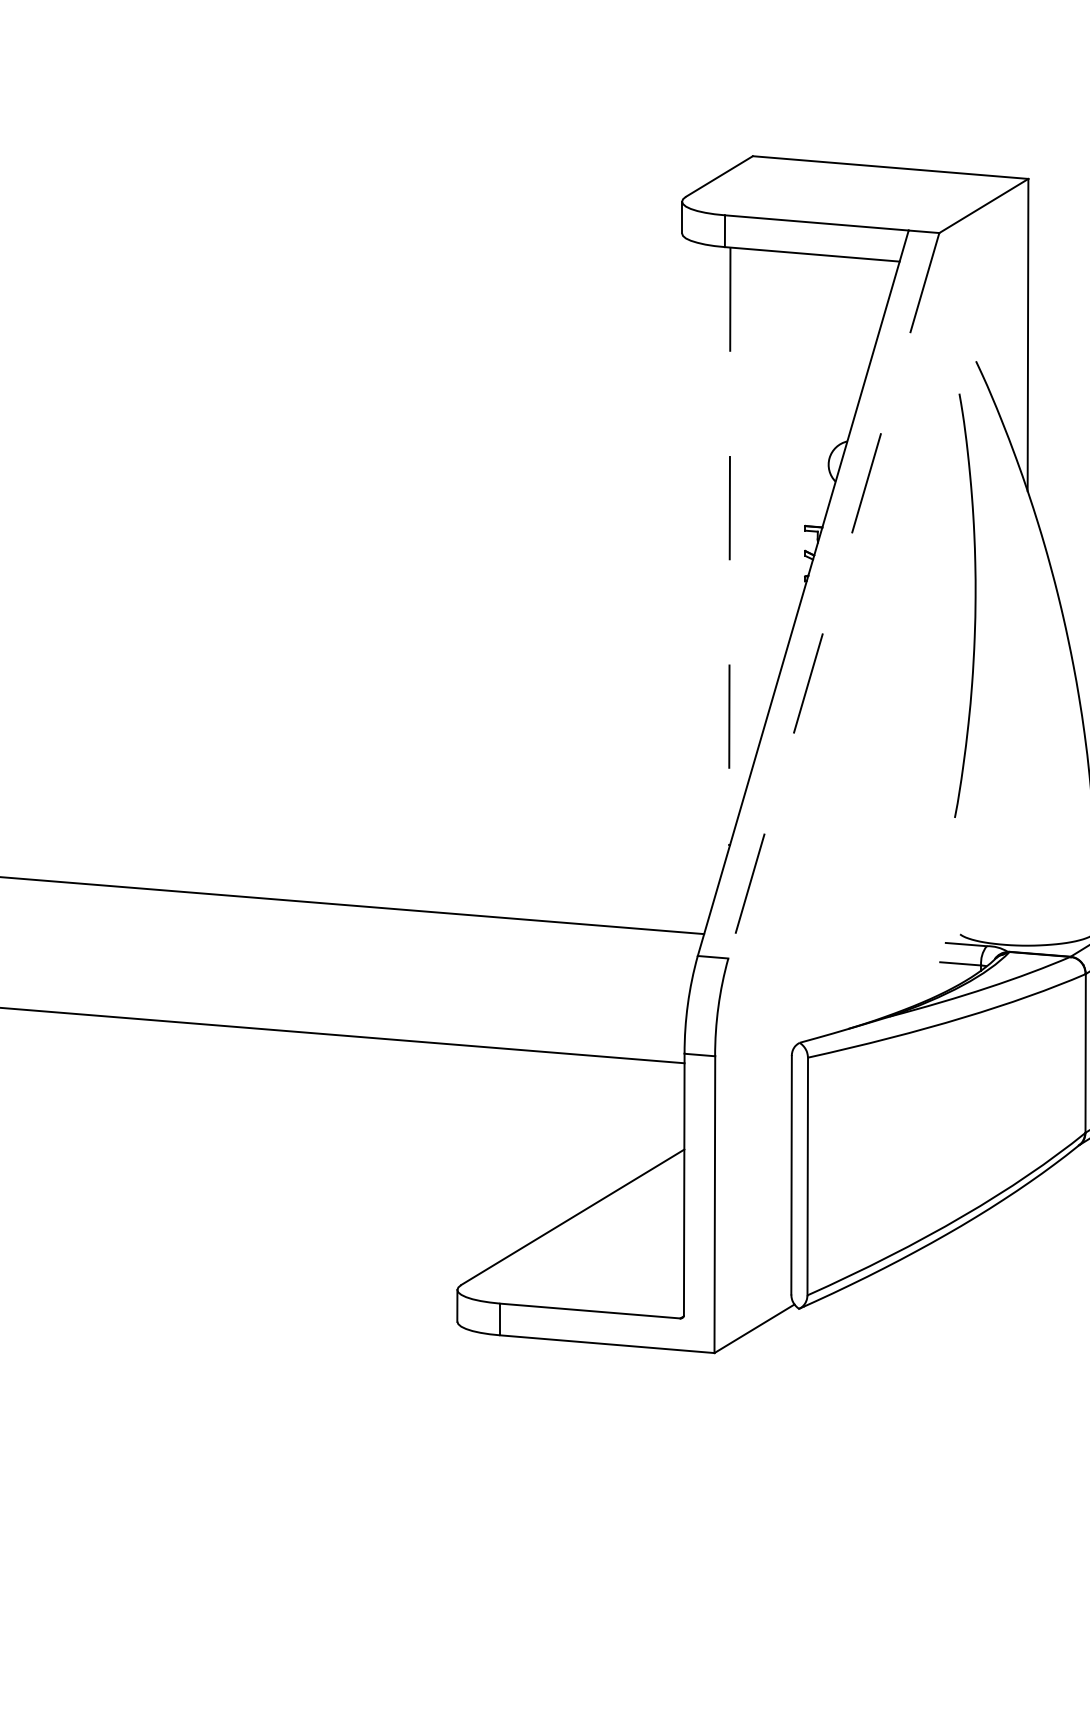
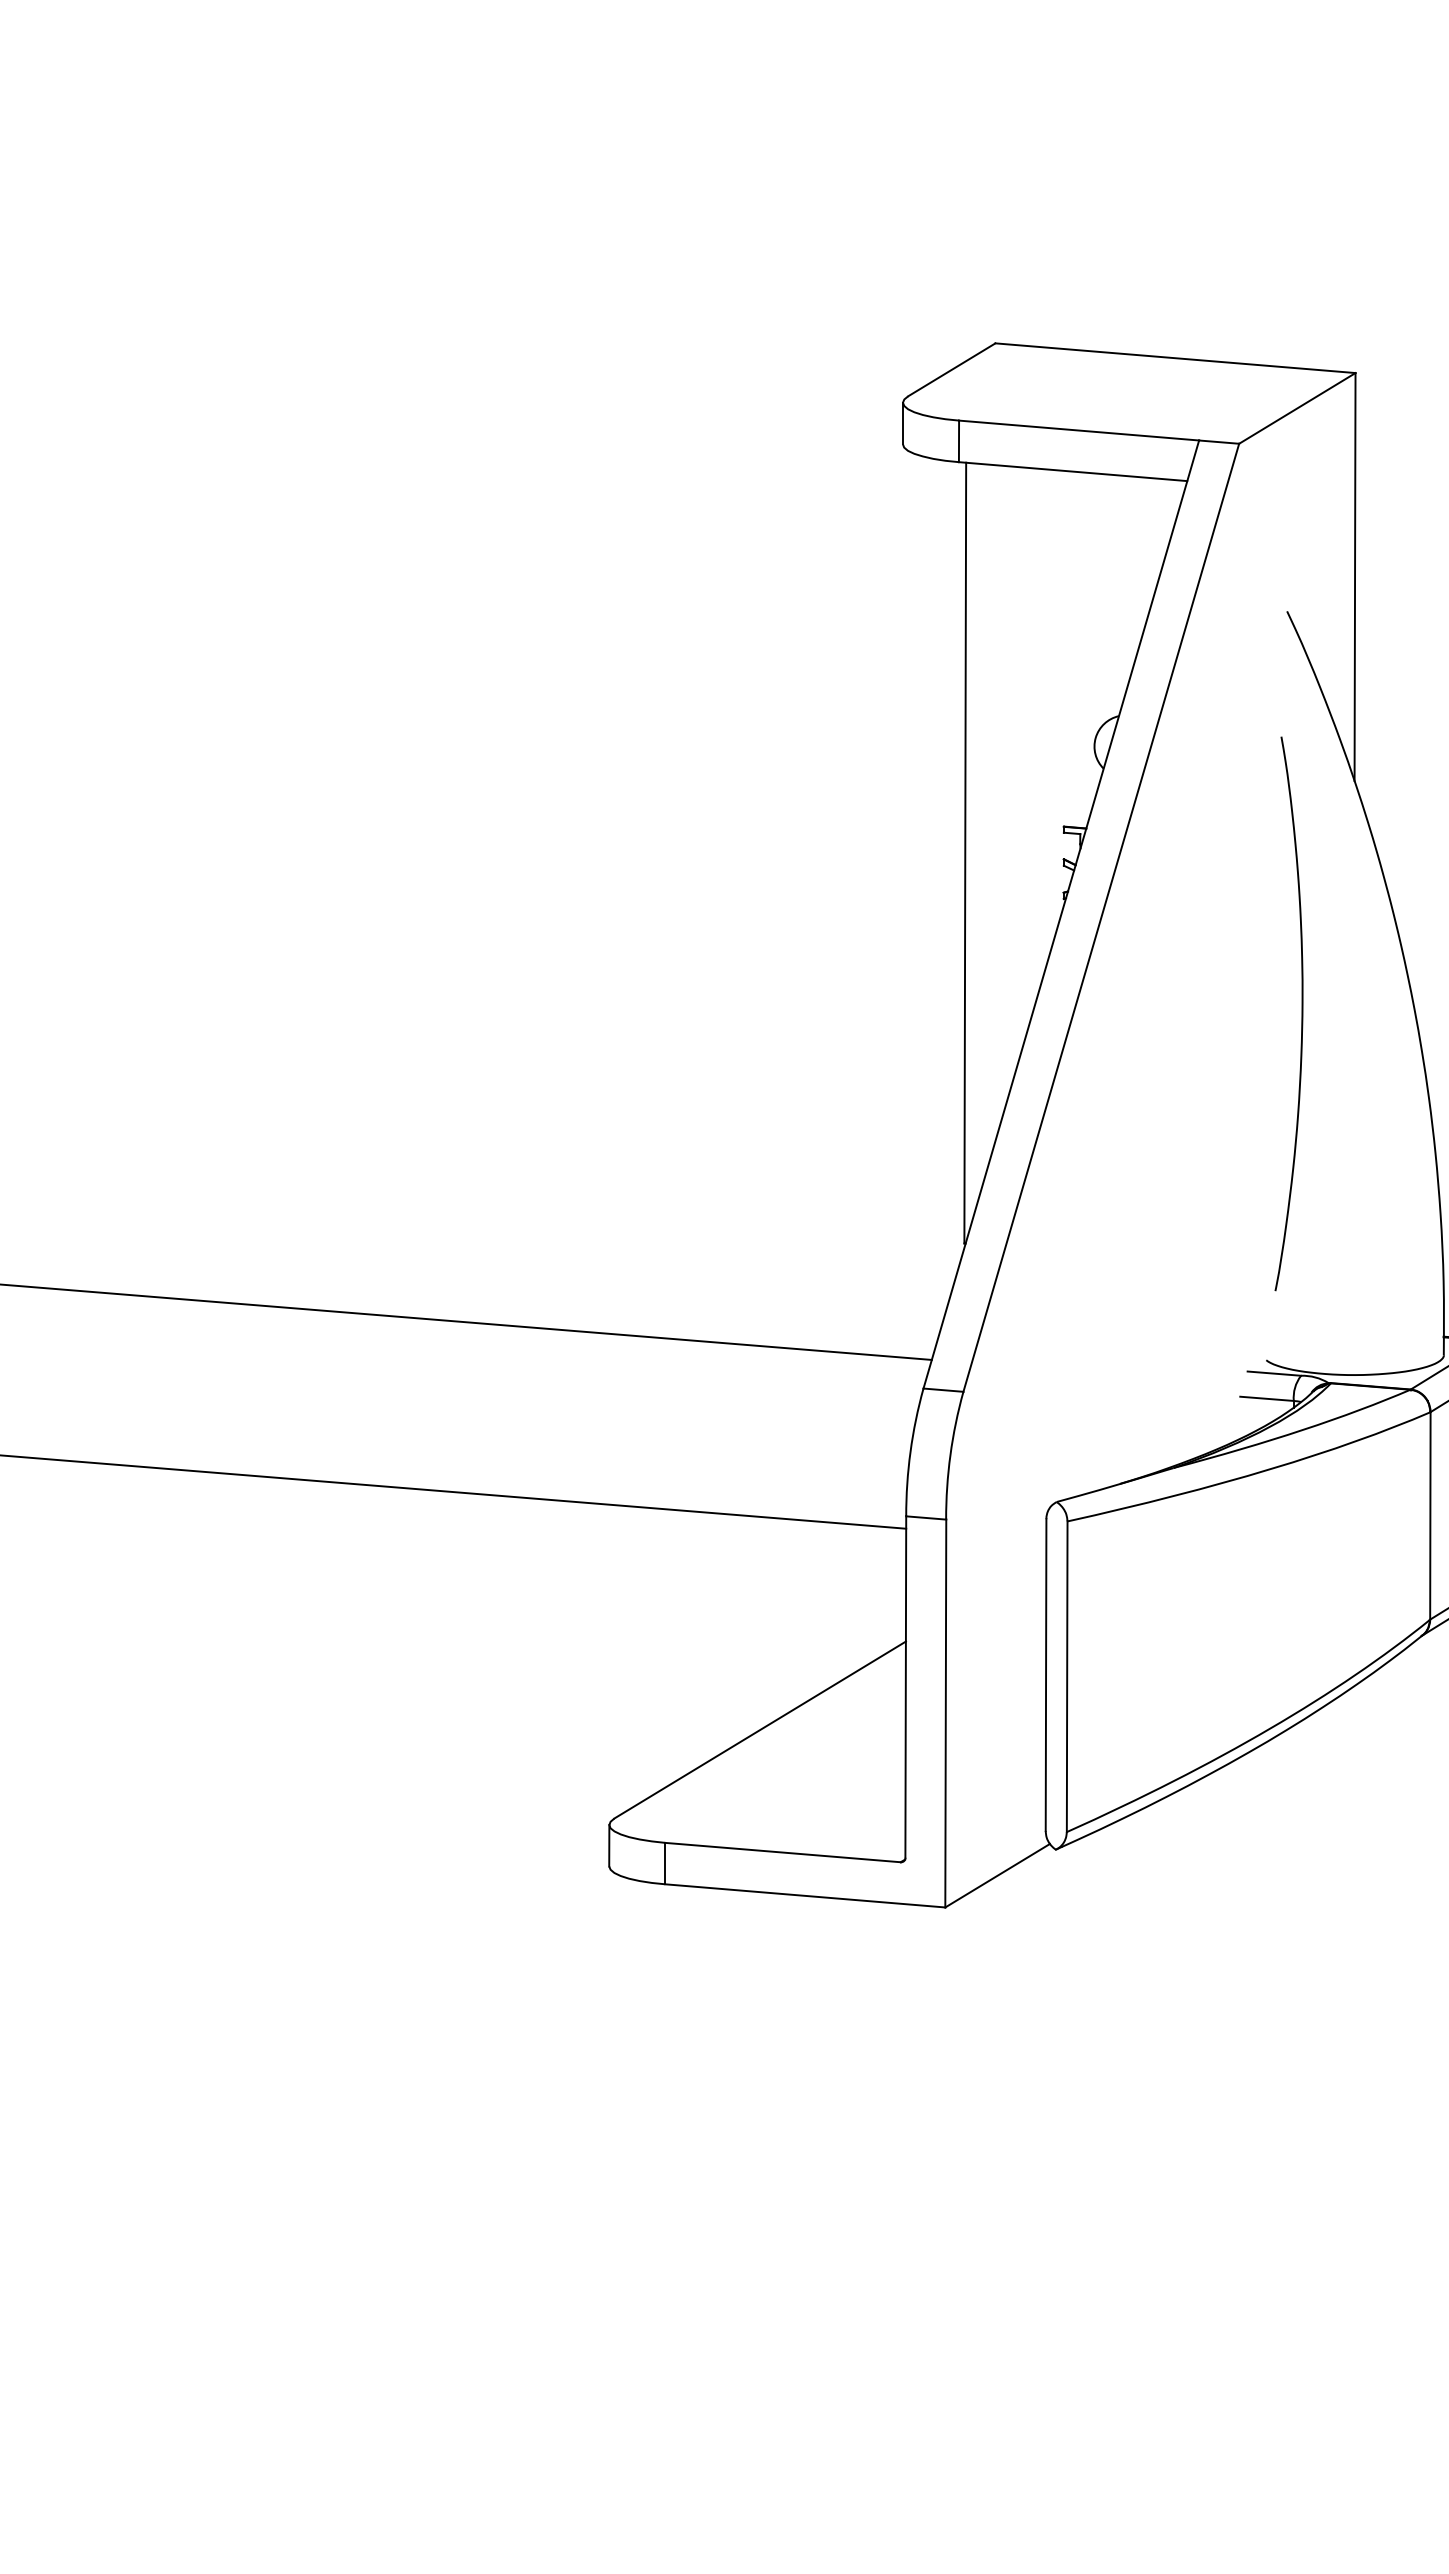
line: (729, 546) -> (965, 853), dashed -> solid
line: (834, 595) -> (1101, 917), dashed -> solid
curve: (974, 605) -> (1301, 1013), moved

